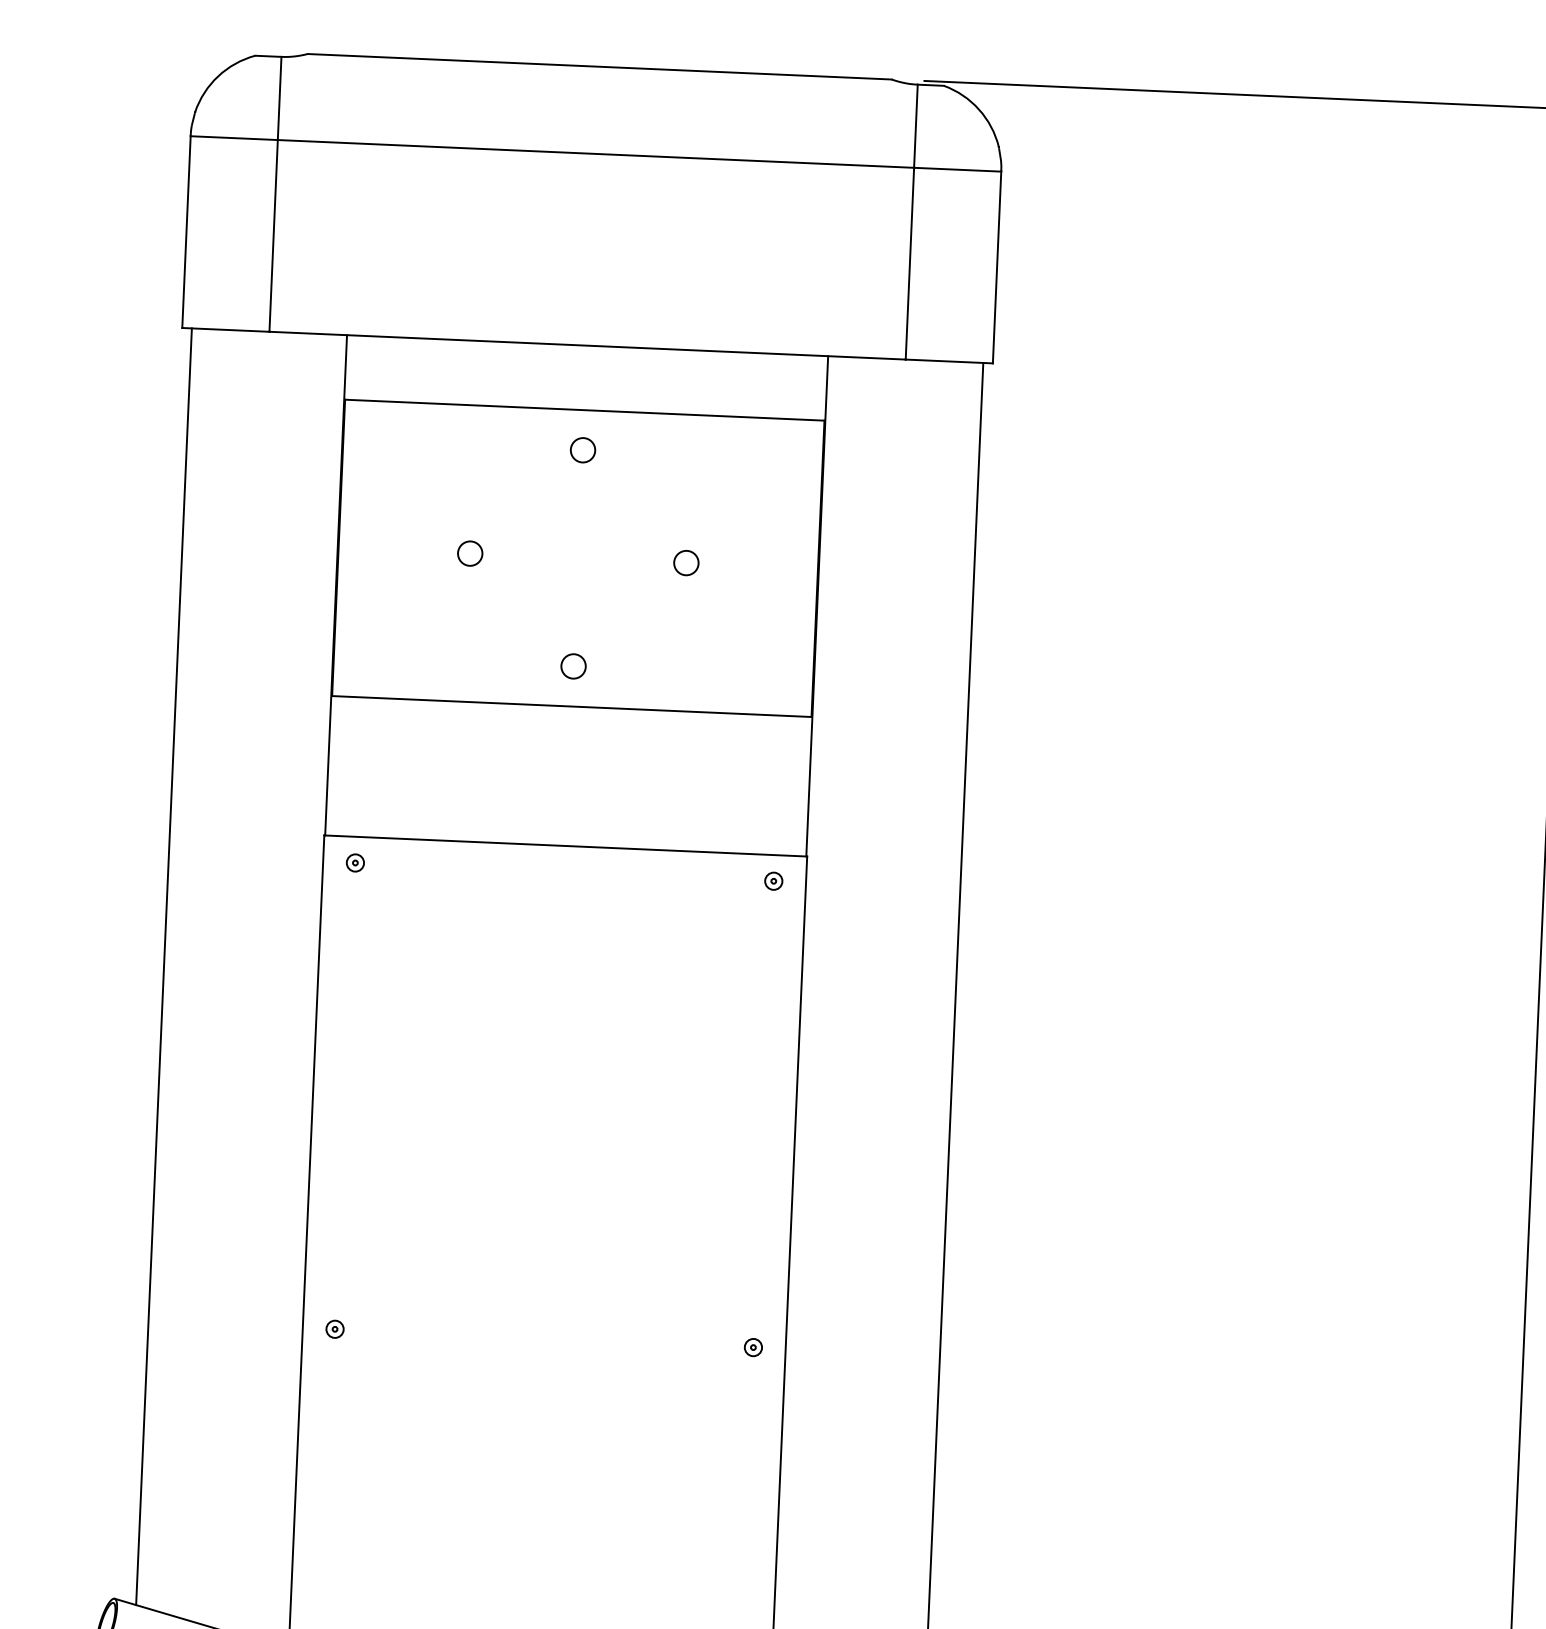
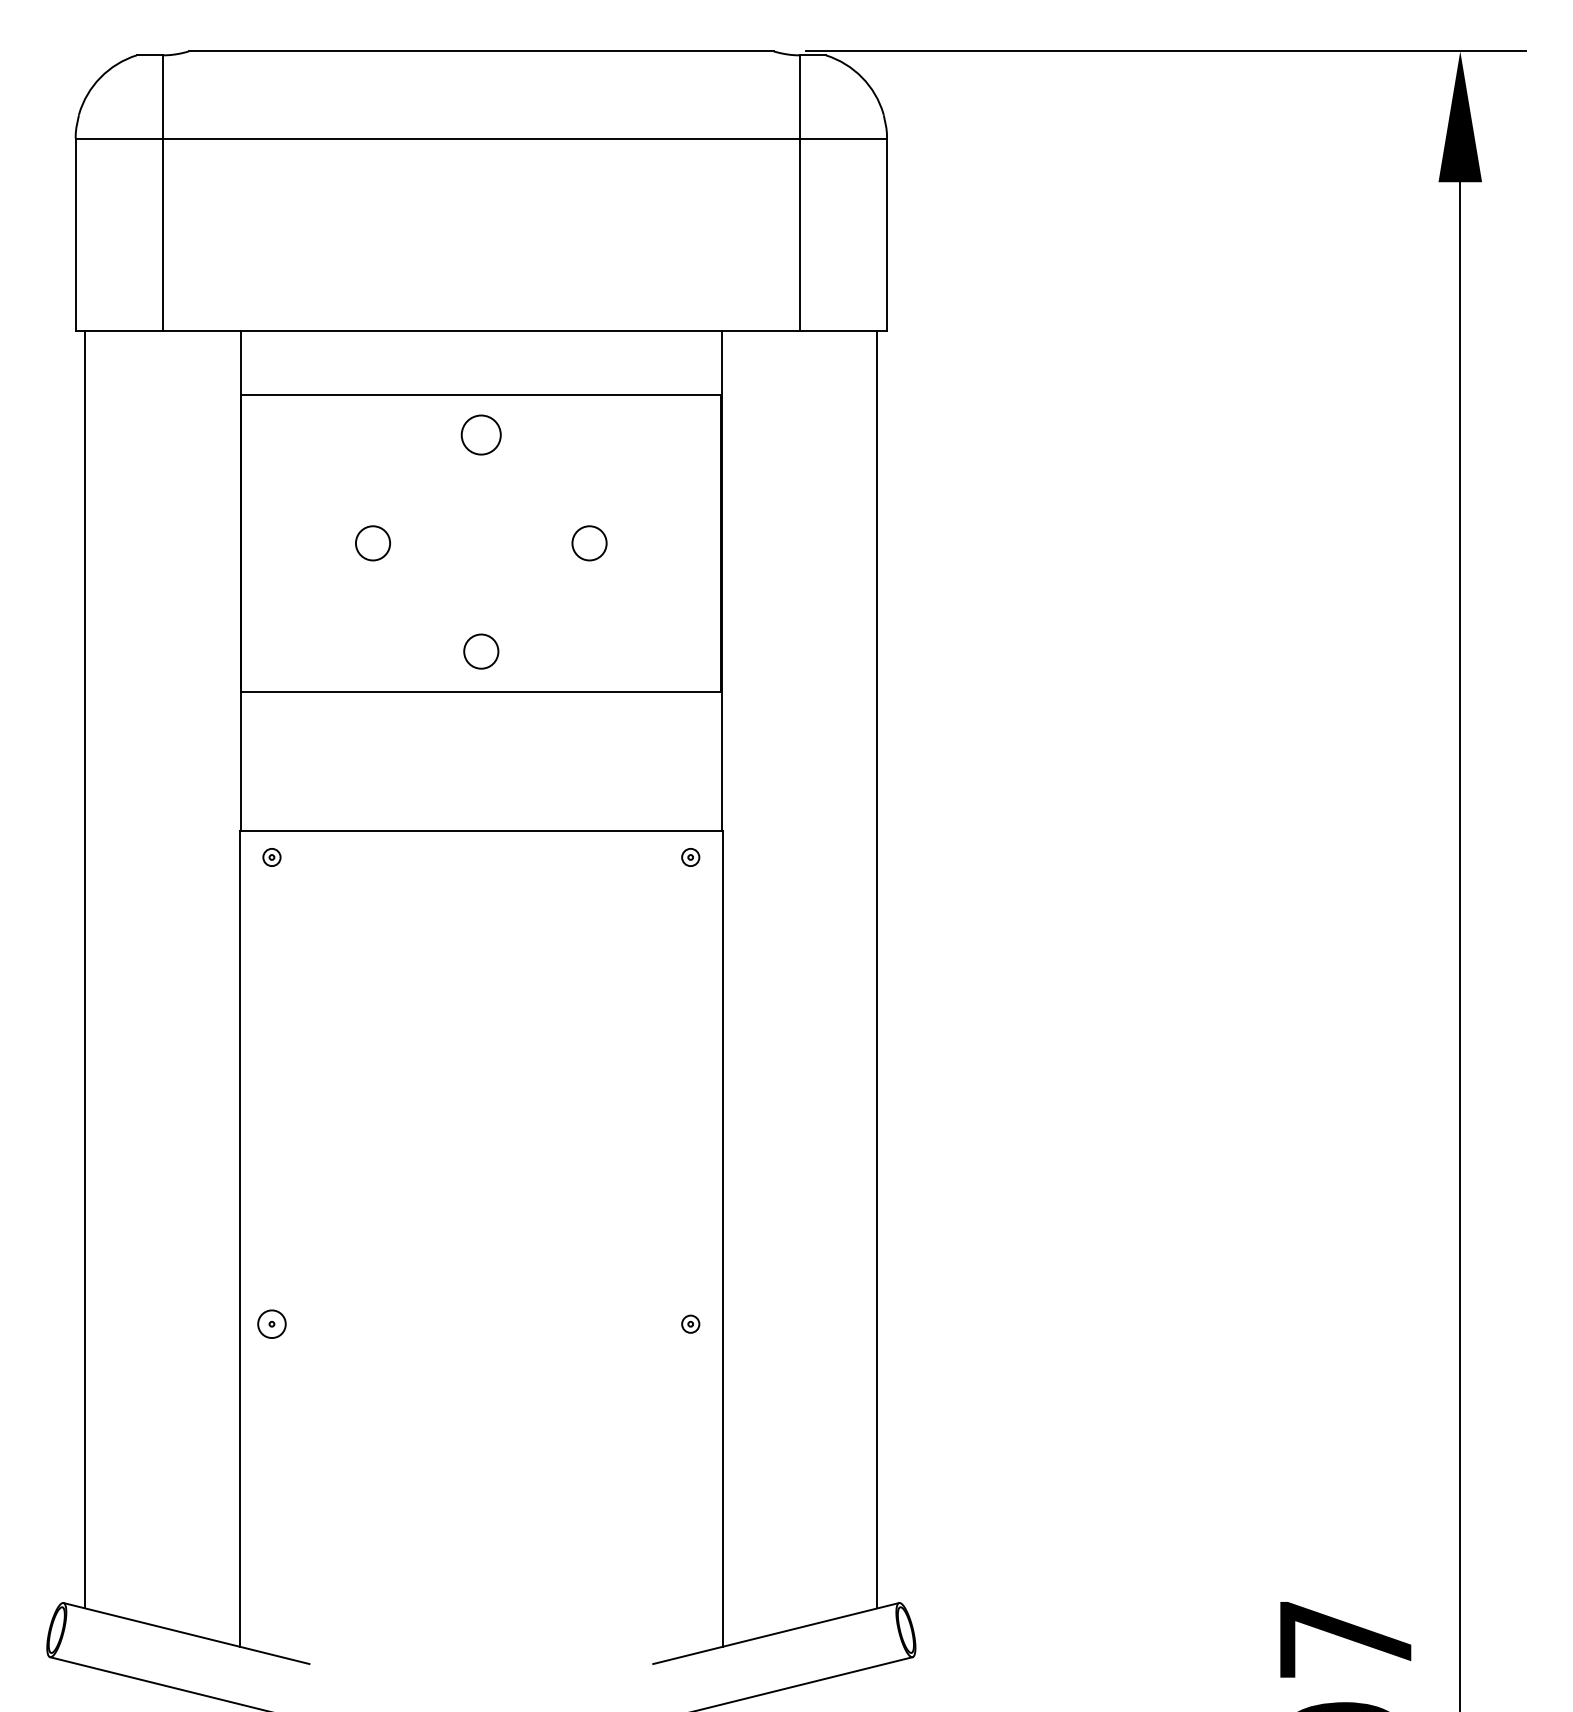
circle: (583, 450) -> (481, 435), size x1.6
circle: (470, 553) -> (373, 543), size x1.4
circle: (686, 563) -> (589, 543), size x1.4
circle: (573, 666) -> (481, 651), size x1.4
circle: (334, 1328) -> (271, 1323), size x1.6

